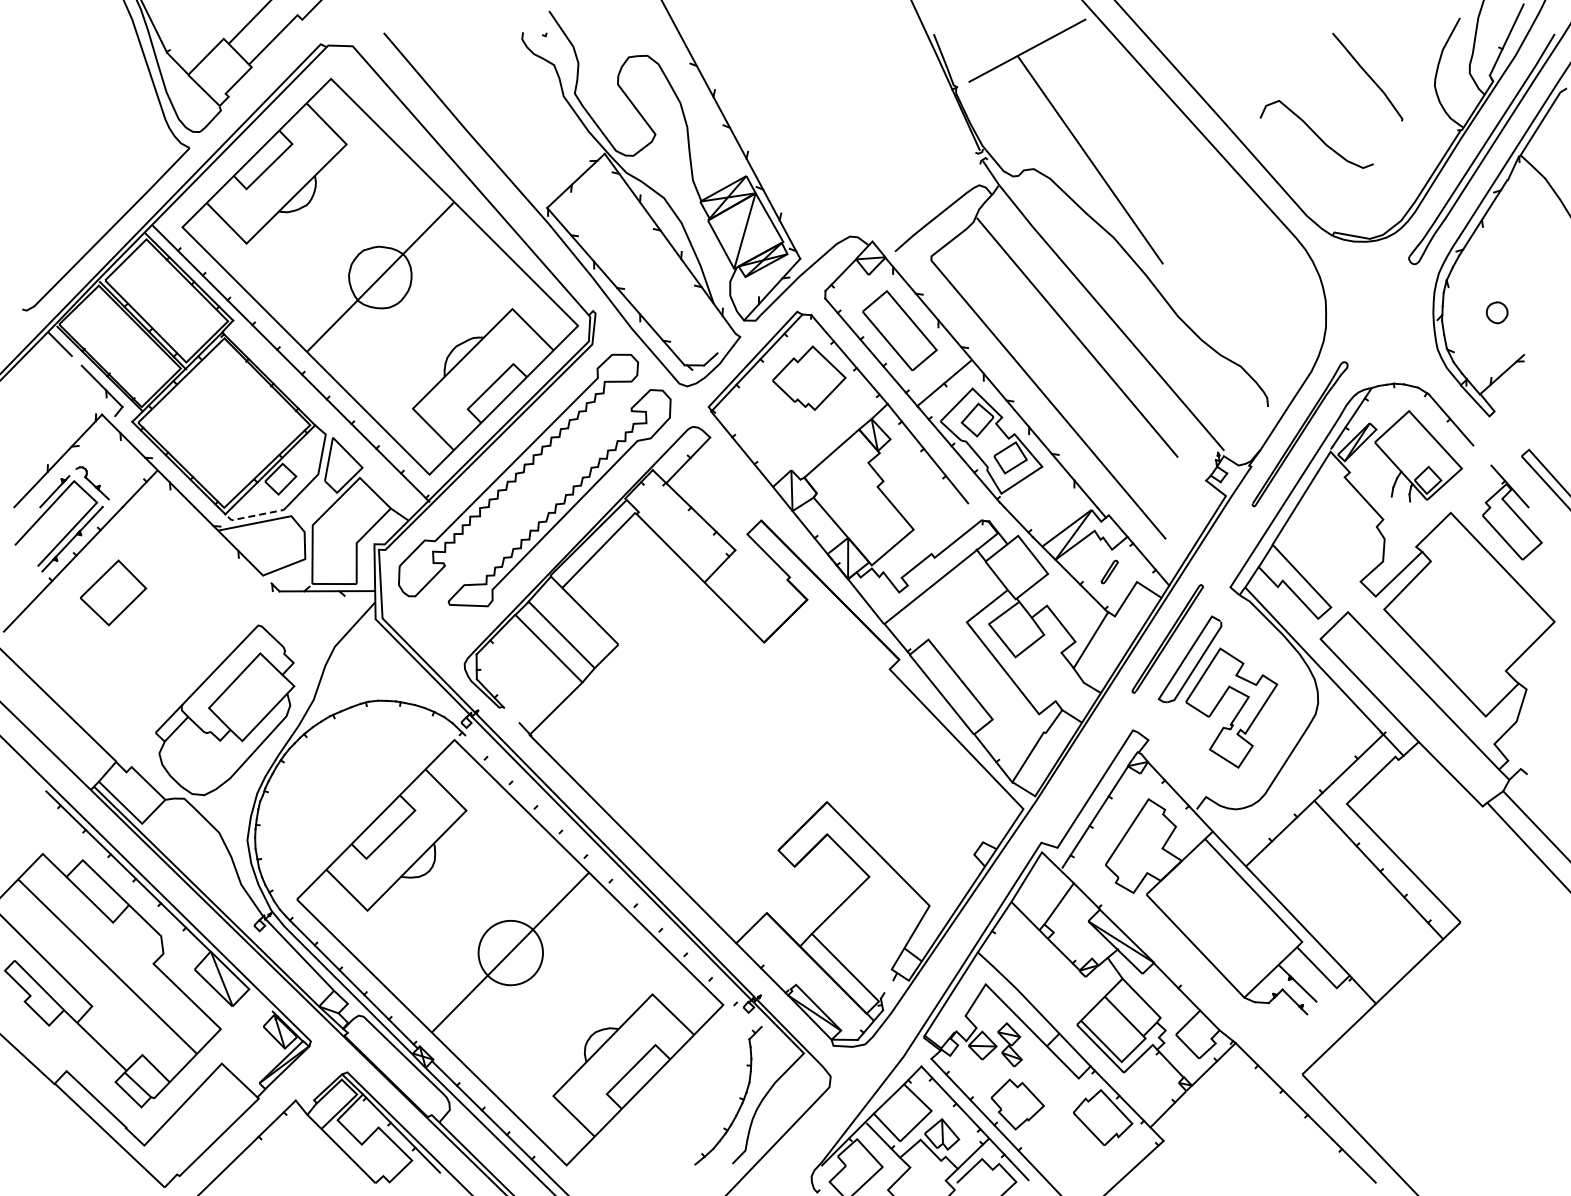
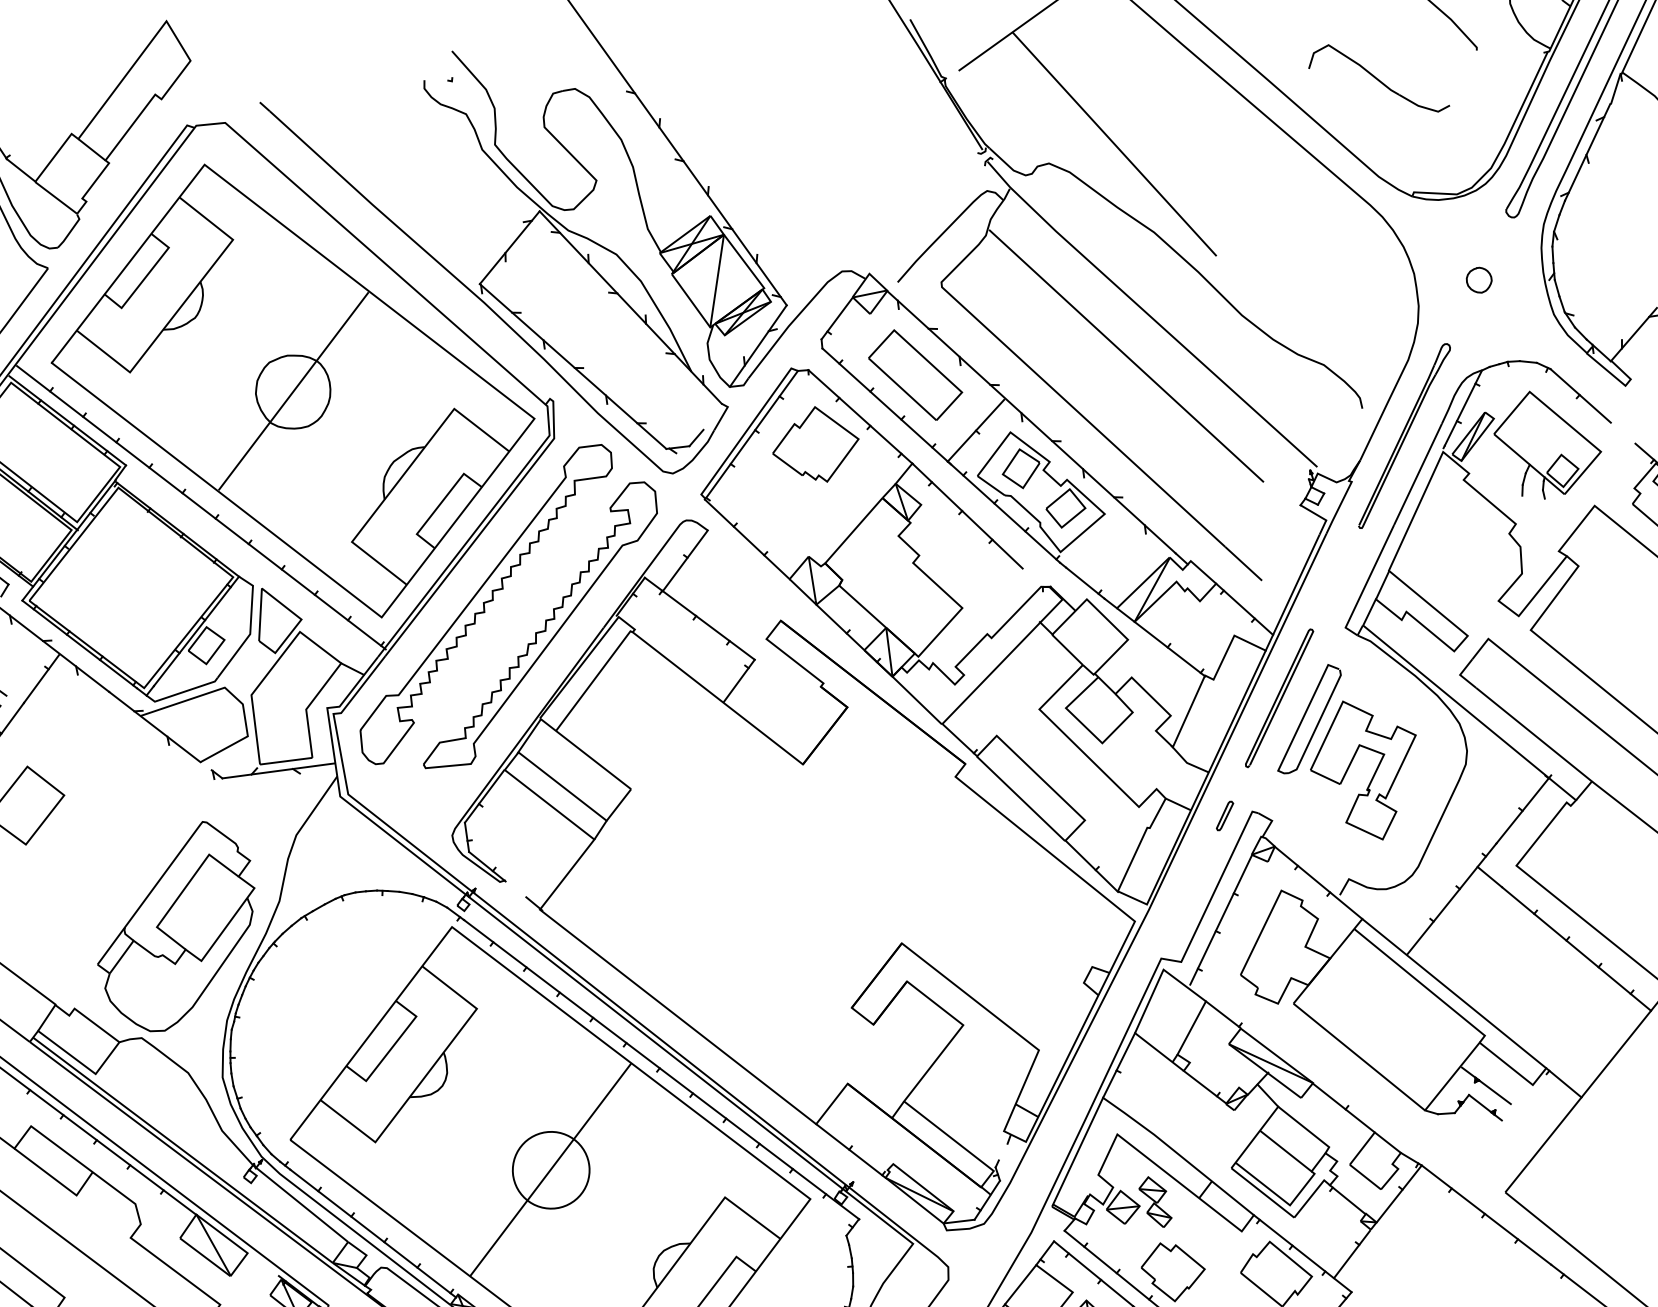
curve: (1490, 306) -> (1470, 273), moved
line: (254, 515) -> (181, 692), dashed -> solid
curve: (1109, 570) -> (1224, 814), moved
line: (613, 881) -> (661, 1069), added

